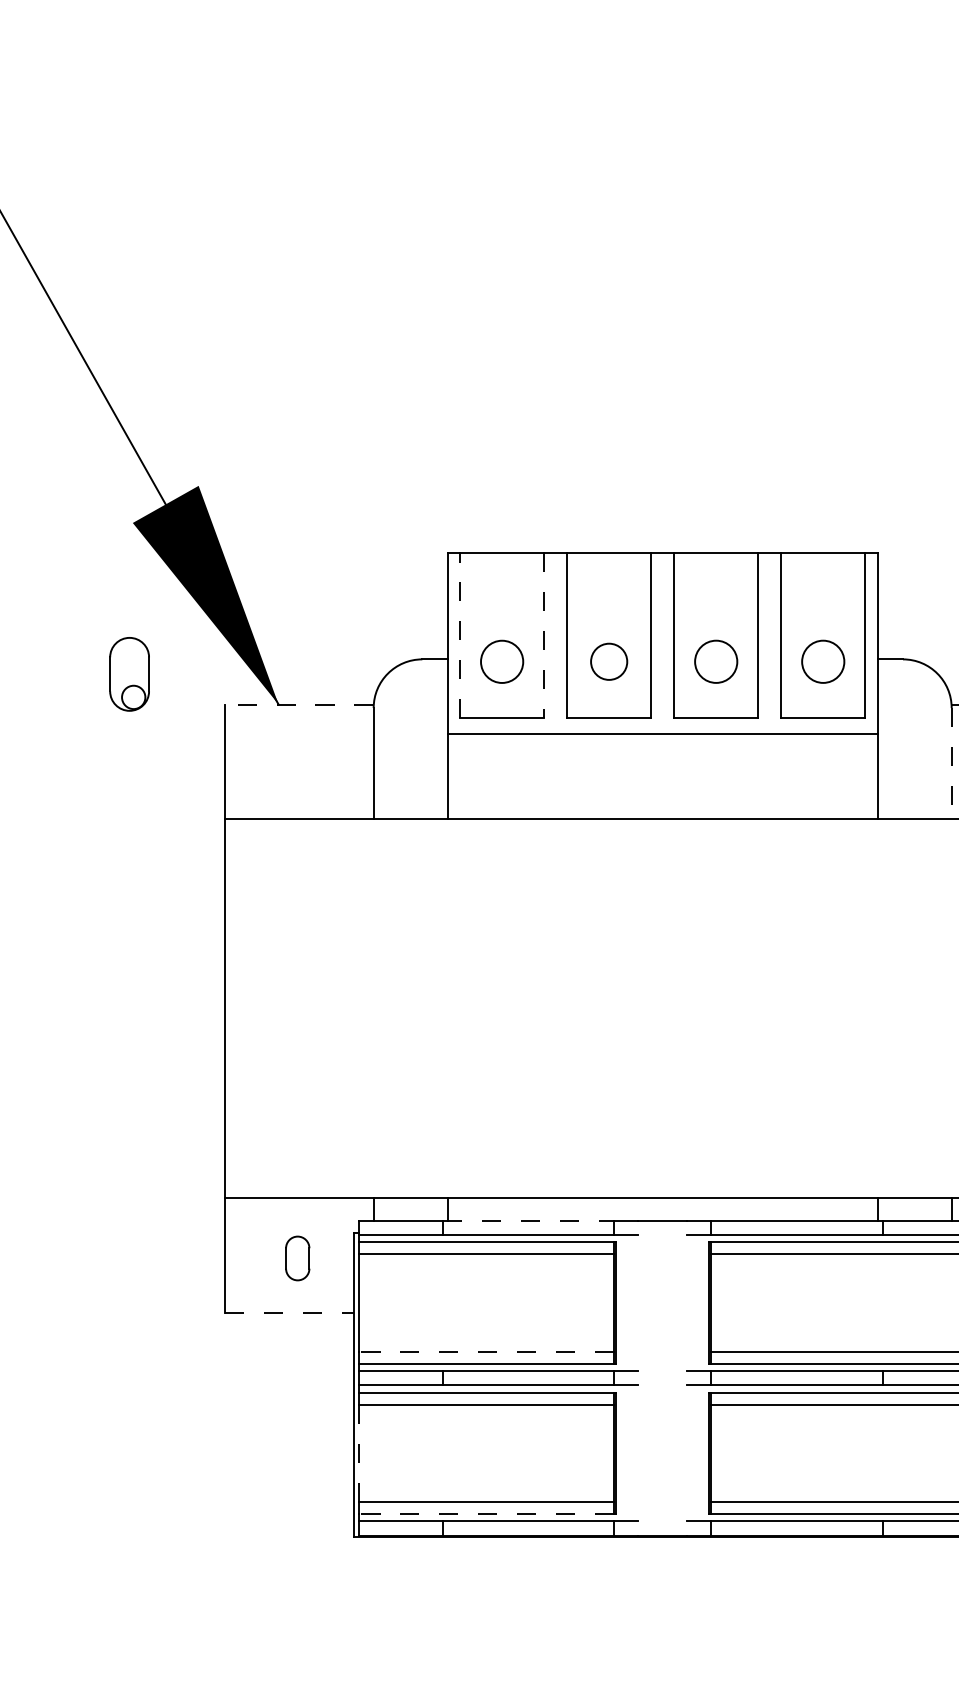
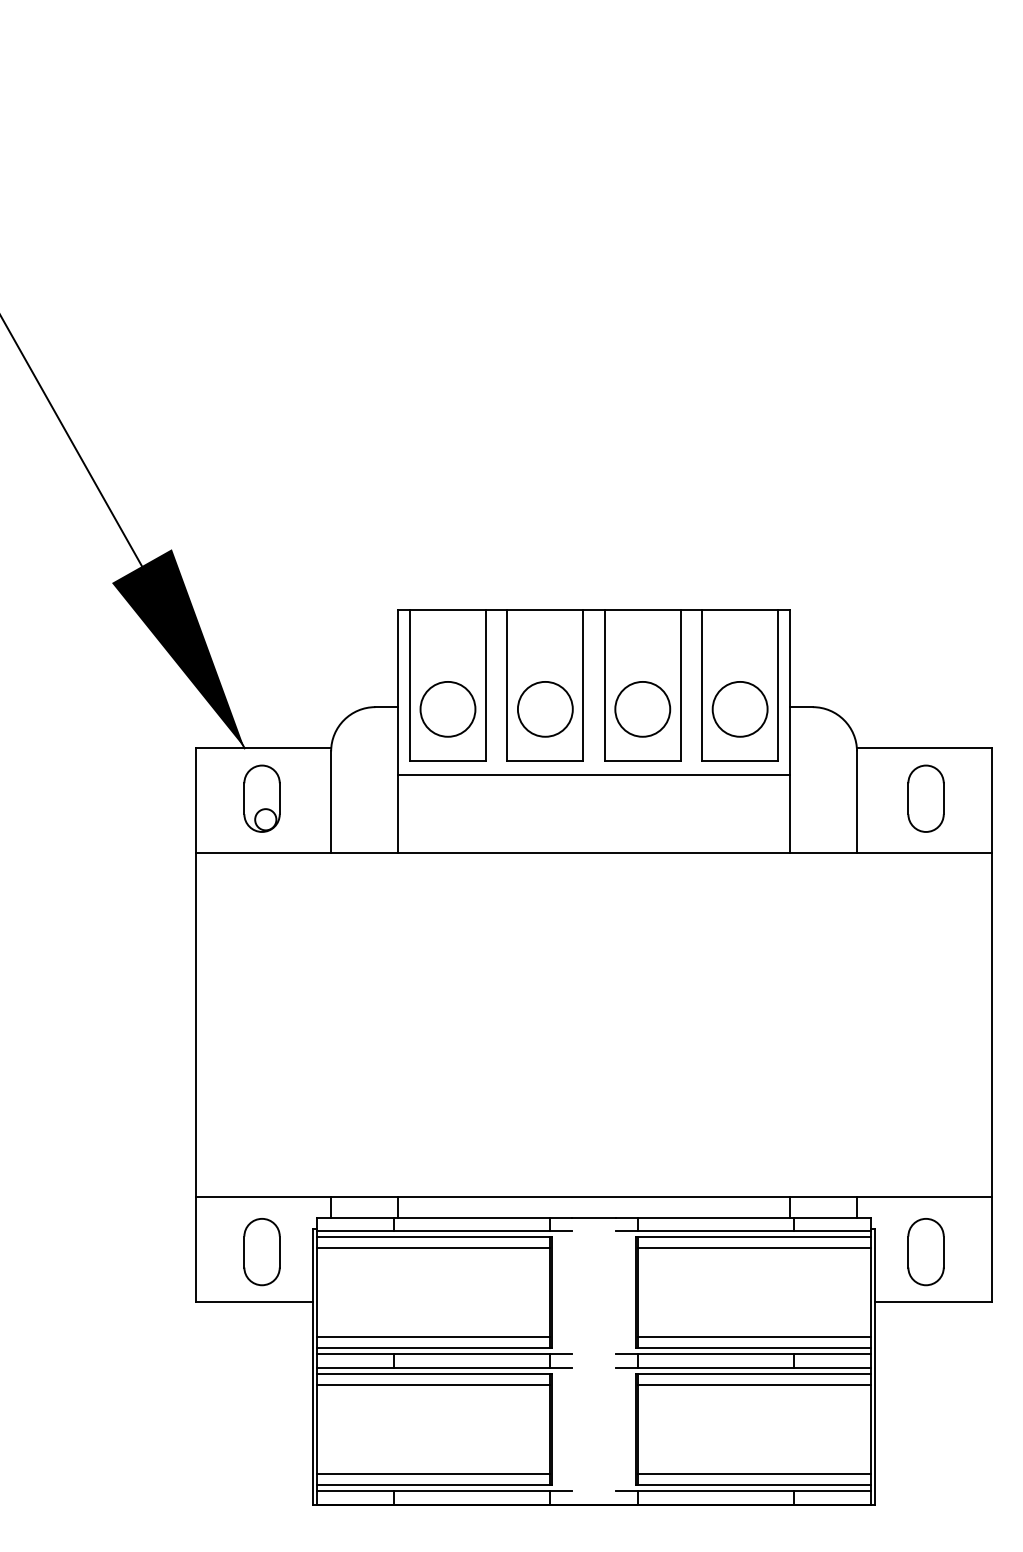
line: (459, 634) -> (409, 684), dashed -> solid
line: (544, 635) -> (486, 685), dashed -> solid
circle: (608, 660) -> (544, 708), size x1.67
circle: (715, 660) -> (642, 708), size x1.43
circle: (822, 660) -> (739, 708), size x1.43
circle: (501, 661) -> (447, 709), size x1.43
part: (128, 674) -> (261, 798), moved
line: (299, 704) -> (263, 748), dashed -> solid
line: (952, 764) -> (857, 802), dashed -> solid
line: (527, 1220) -> (471, 1217), dashed -> solid
part: (297, 1258) -> (261, 1252), size x1.67
line: (289, 1312) -> (254, 1301), dashed -> solid
line: (486, 1352) -> (433, 1337), dashed -> solid
line: (358, 1453) -> (317, 1429), dashed -> solid
line: (486, 1513) -> (433, 1484), dashed -> solid

